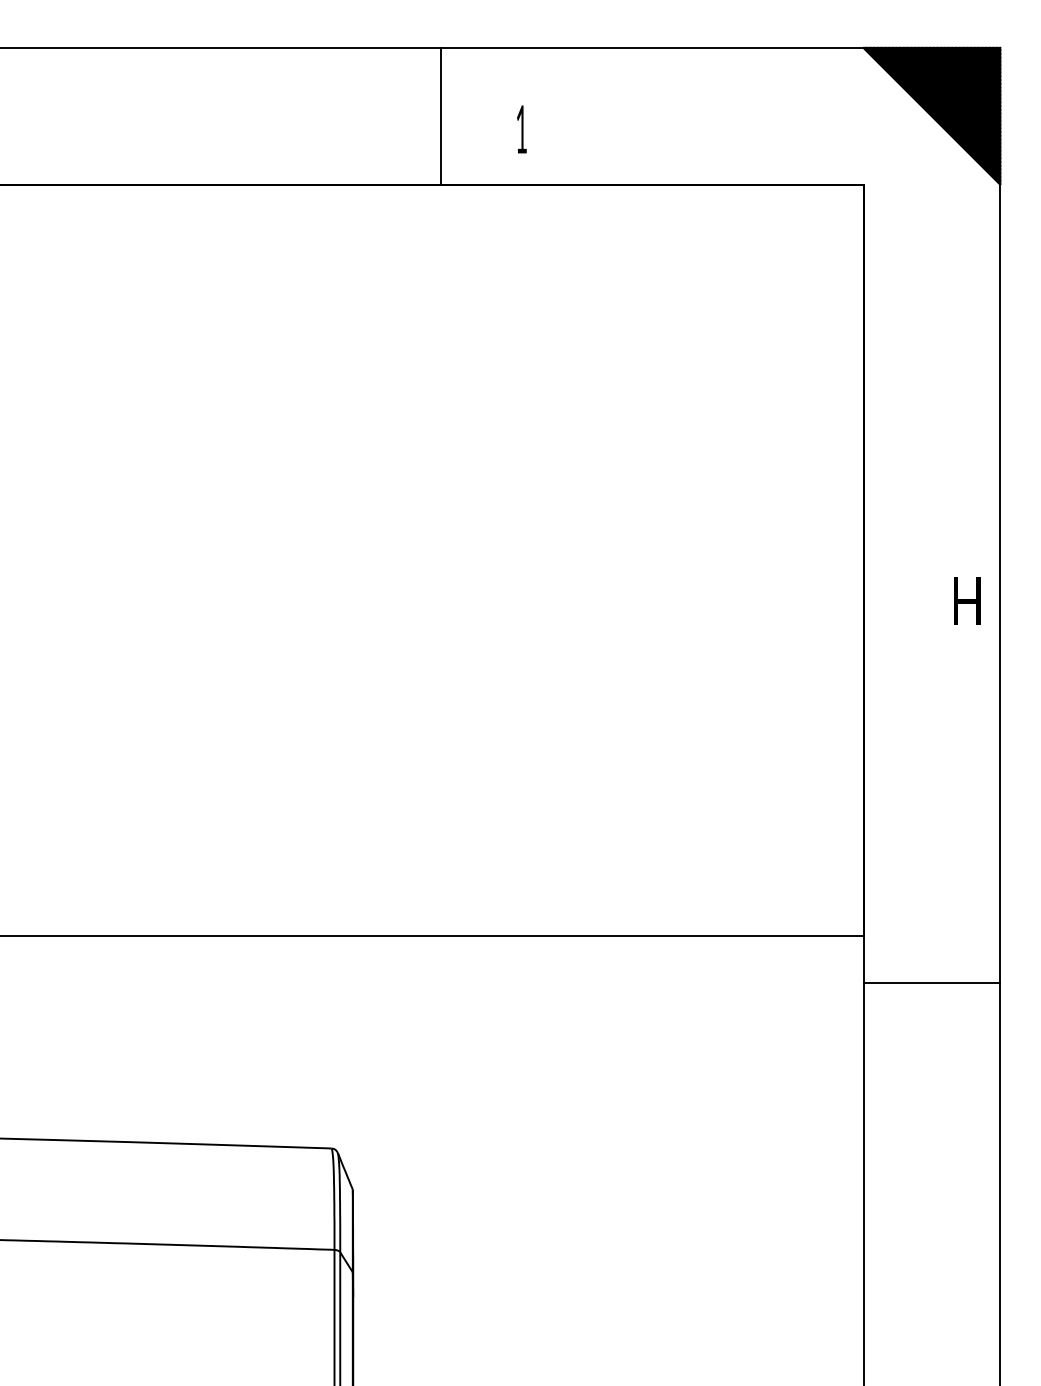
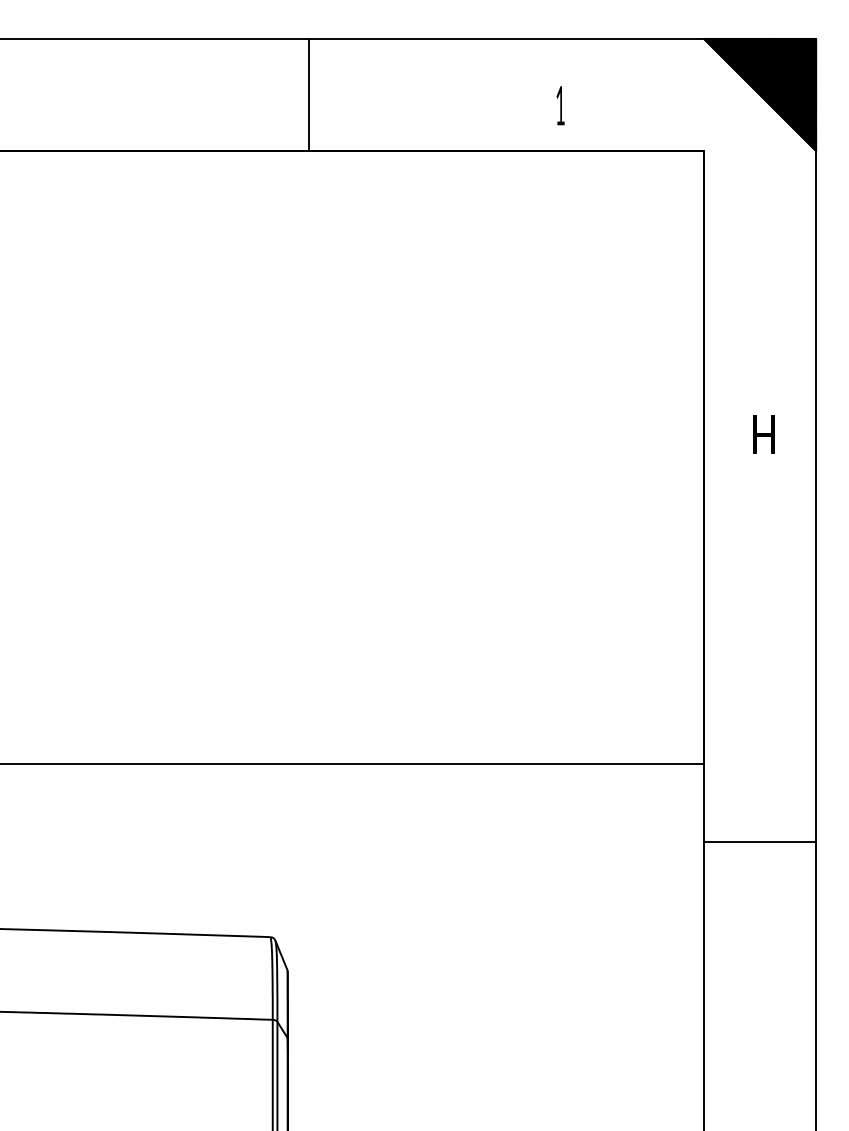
line: (440, 115) -> (308, 94), moved
text: (521, 129) -> (560, 105), moved
text: (966, 601) -> (763, 434), moved
line: (932, 983) -> (760, 842), moved

